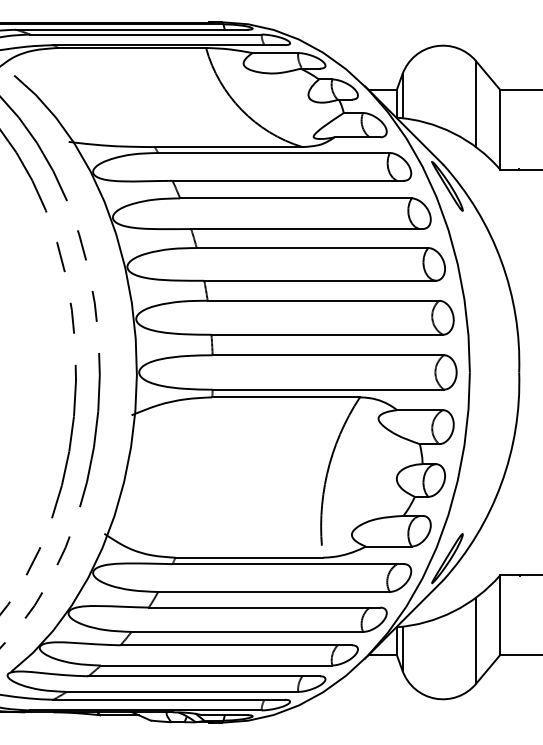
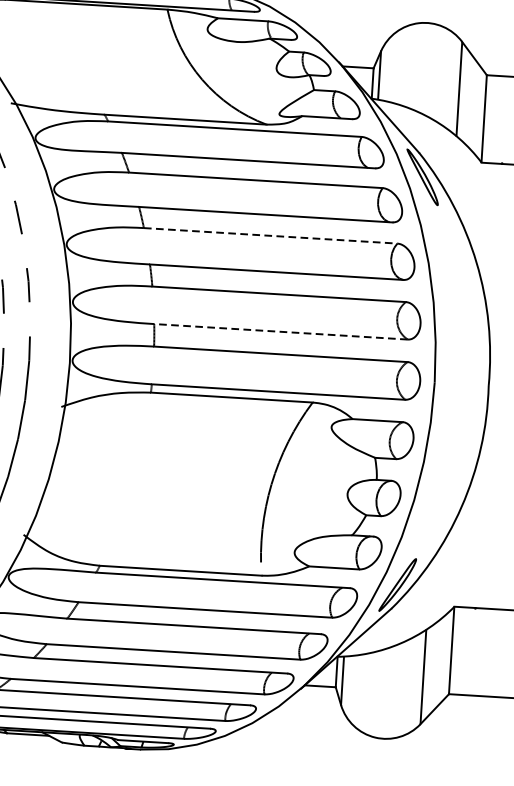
line: (312, 248) -> (270, 236), solid -> dashed
line: (327, 334) -> (281, 331), solid -> dashed

